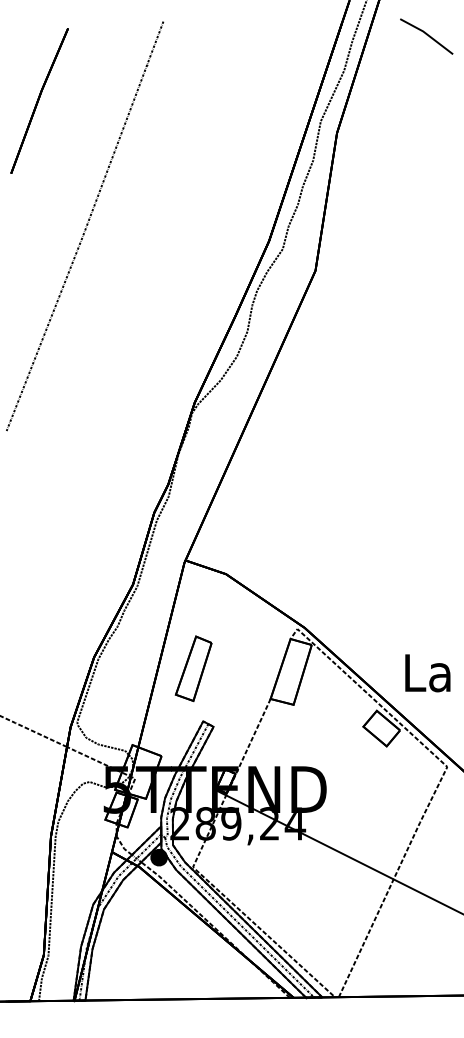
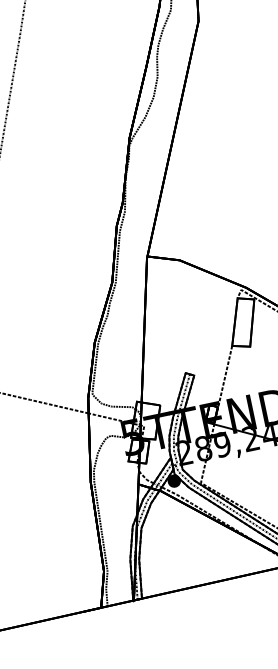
part: (193, 668) -> (170, 335), removed

